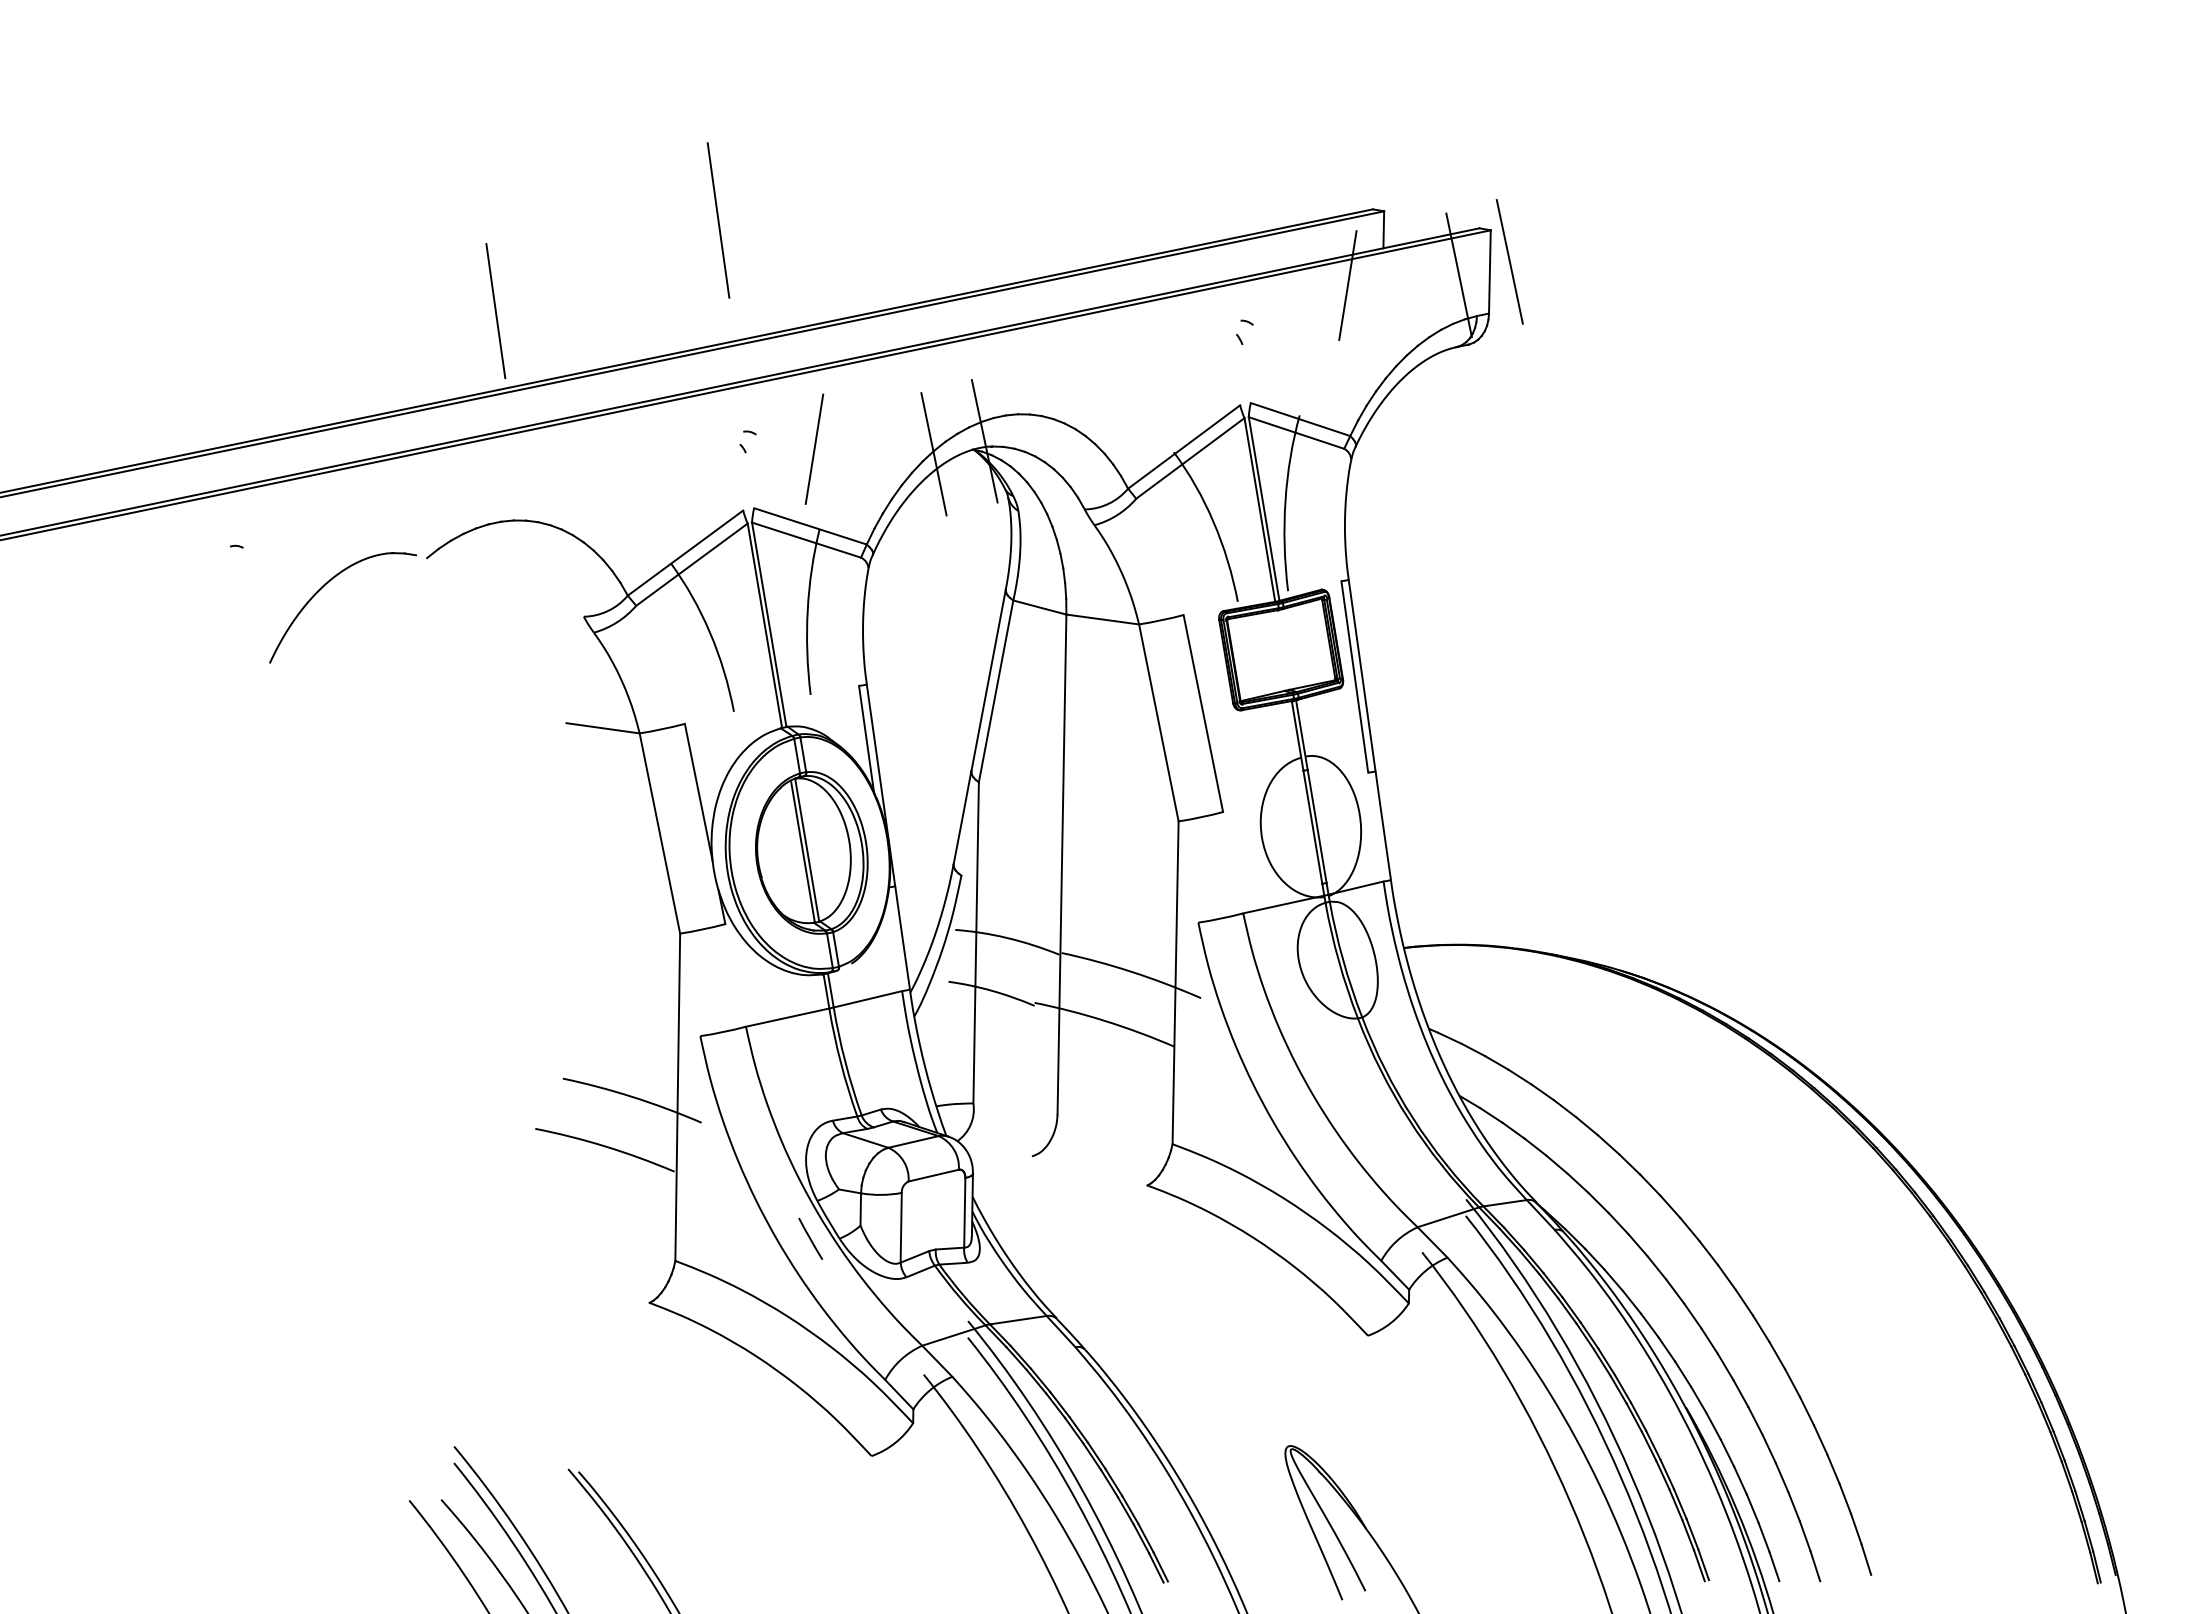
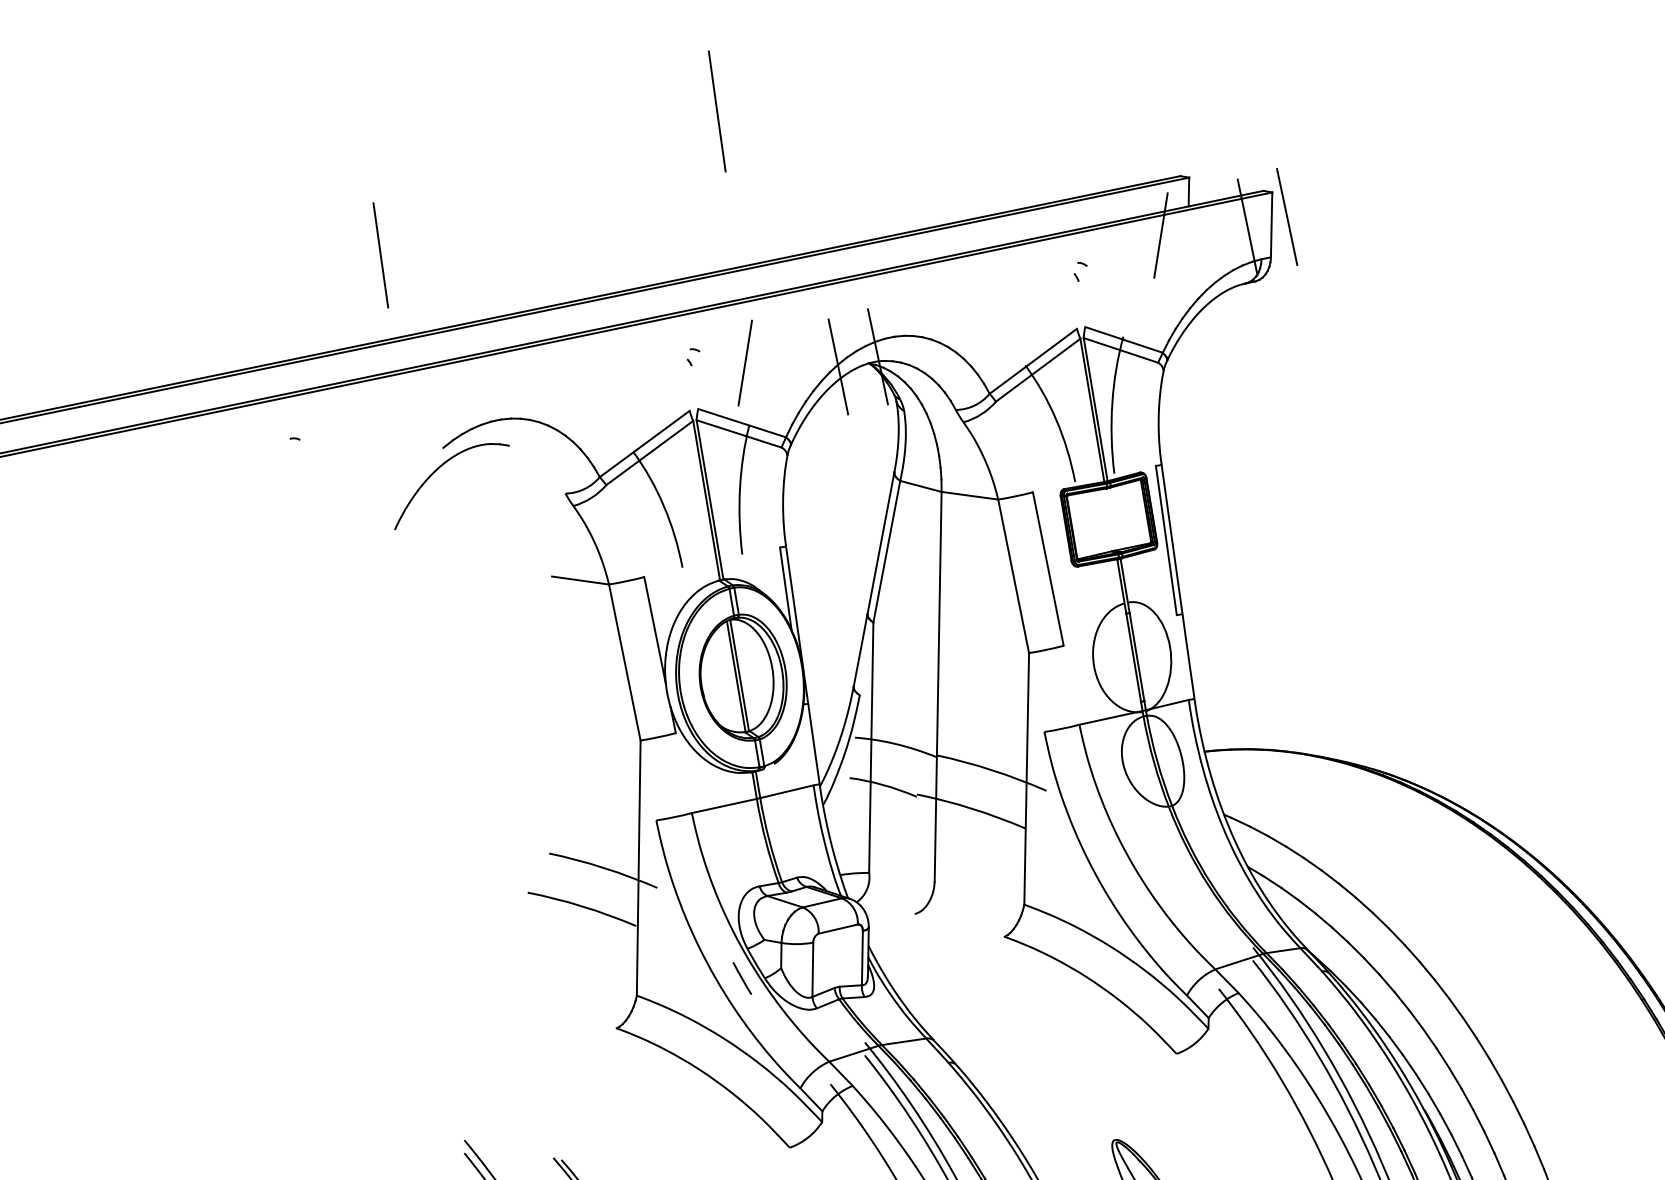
line: (718, 220) -> (717, 111), moved
line: (495, 310) -> (380, 254), moved
part: (323, 587) -> (436, 470), moved

